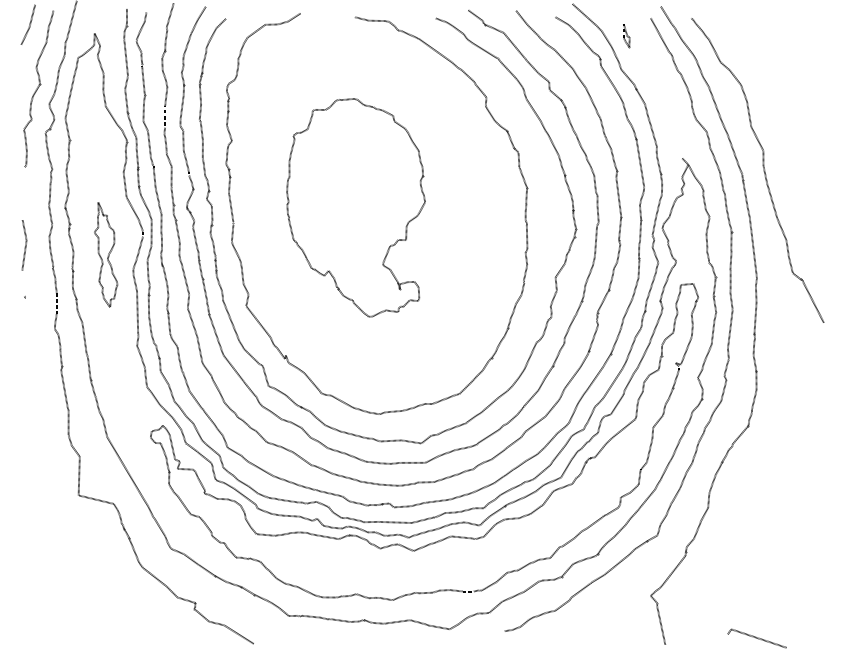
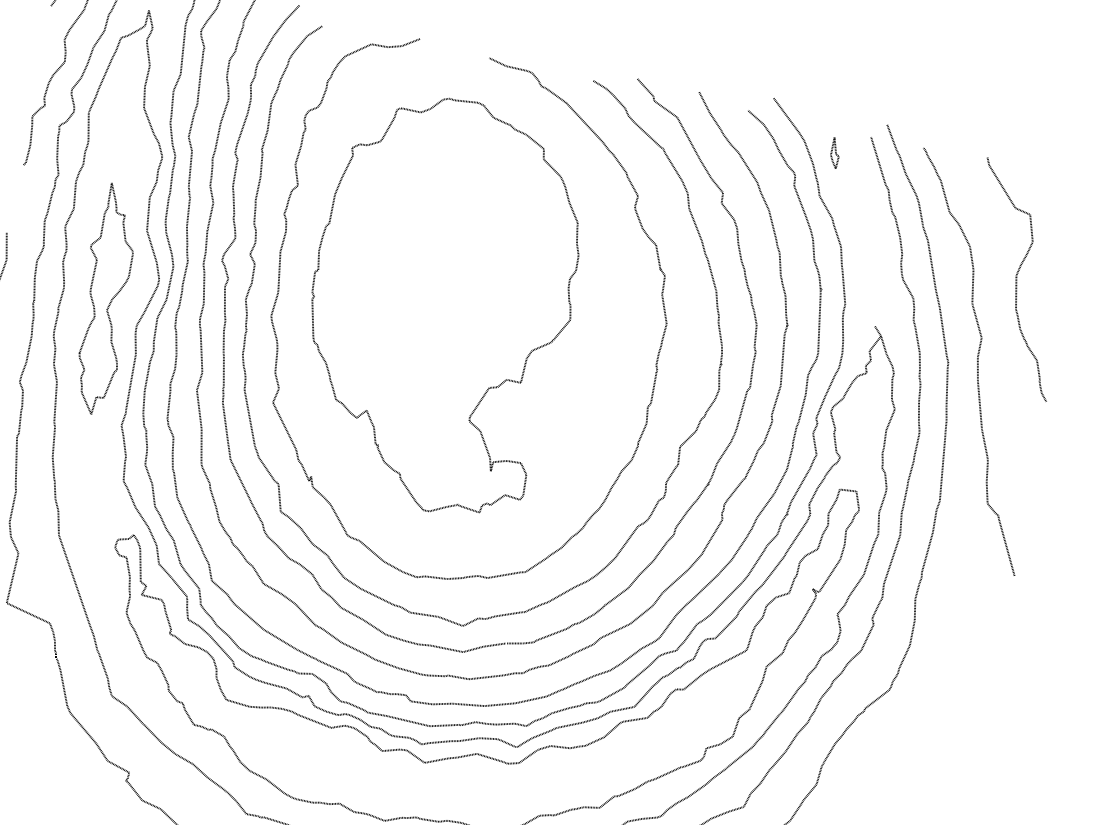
curve: (780, 101) -> (1016, 278), added
part: (355, 207) -> (439, 303), size x1.43
part: (105, 254) -> (104, 298), size x1.67

